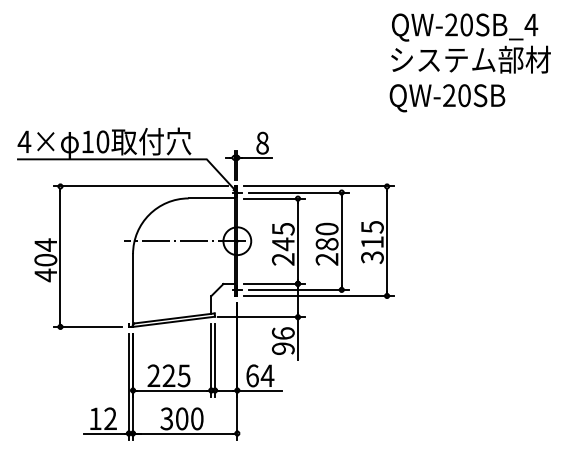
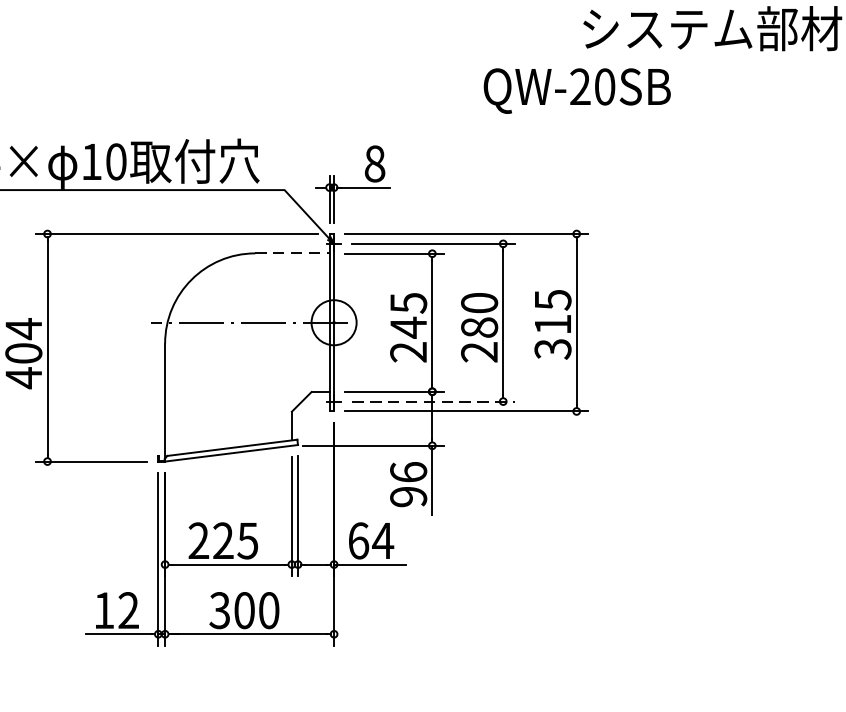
text: (447, 98) -> (577, 91), moved
line: (211, 198) -> (292, 253), solid -> dashed
line: (299, 289) -> (434, 400), solid -> dashed

